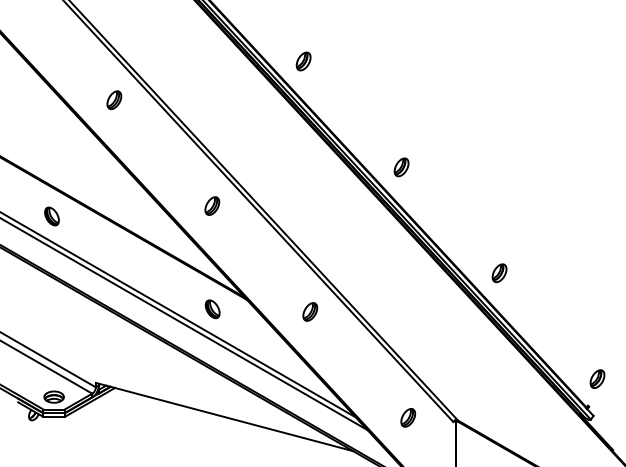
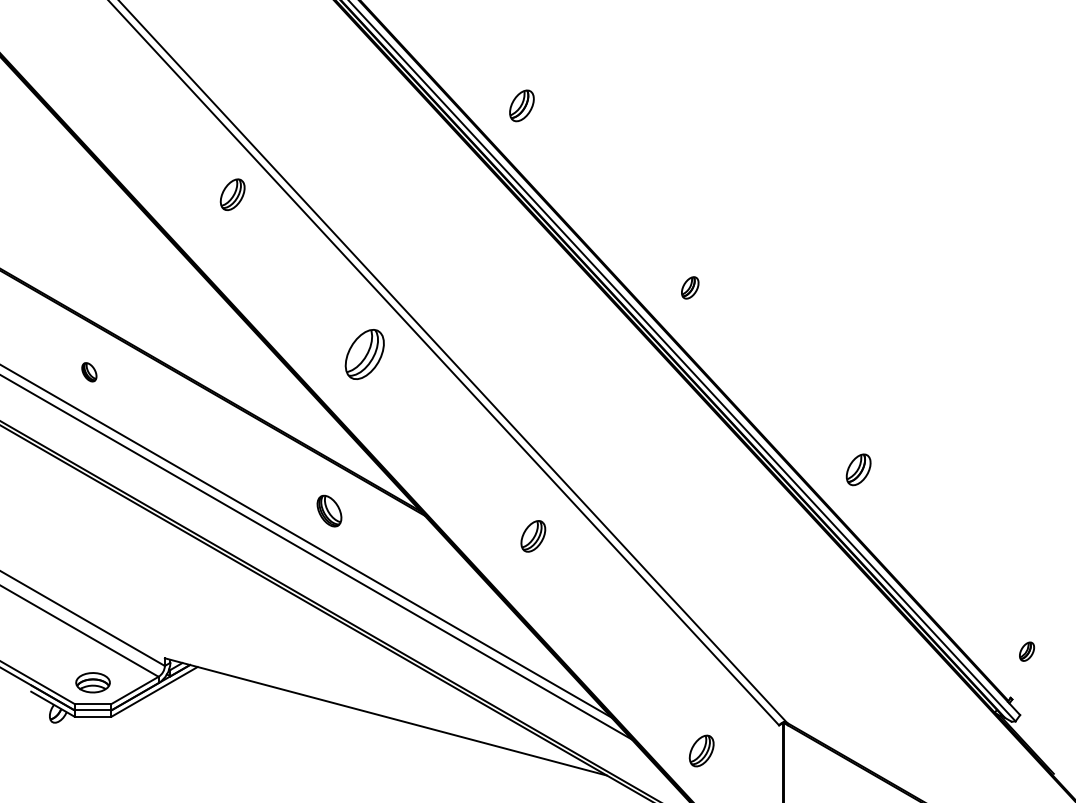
part: (114, 100) -> (232, 195), moved
part: (401, 167) -> (690, 288), size x0.7
part: (212, 205) -> (365, 353), size x1.6
part: (51, 216) -> (88, 372), size x0.6
part: (212, 309) -> (329, 511), moved
part: (597, 378) -> (1026, 650), size x0.6
part: (408, 417) -> (702, 750), moved

